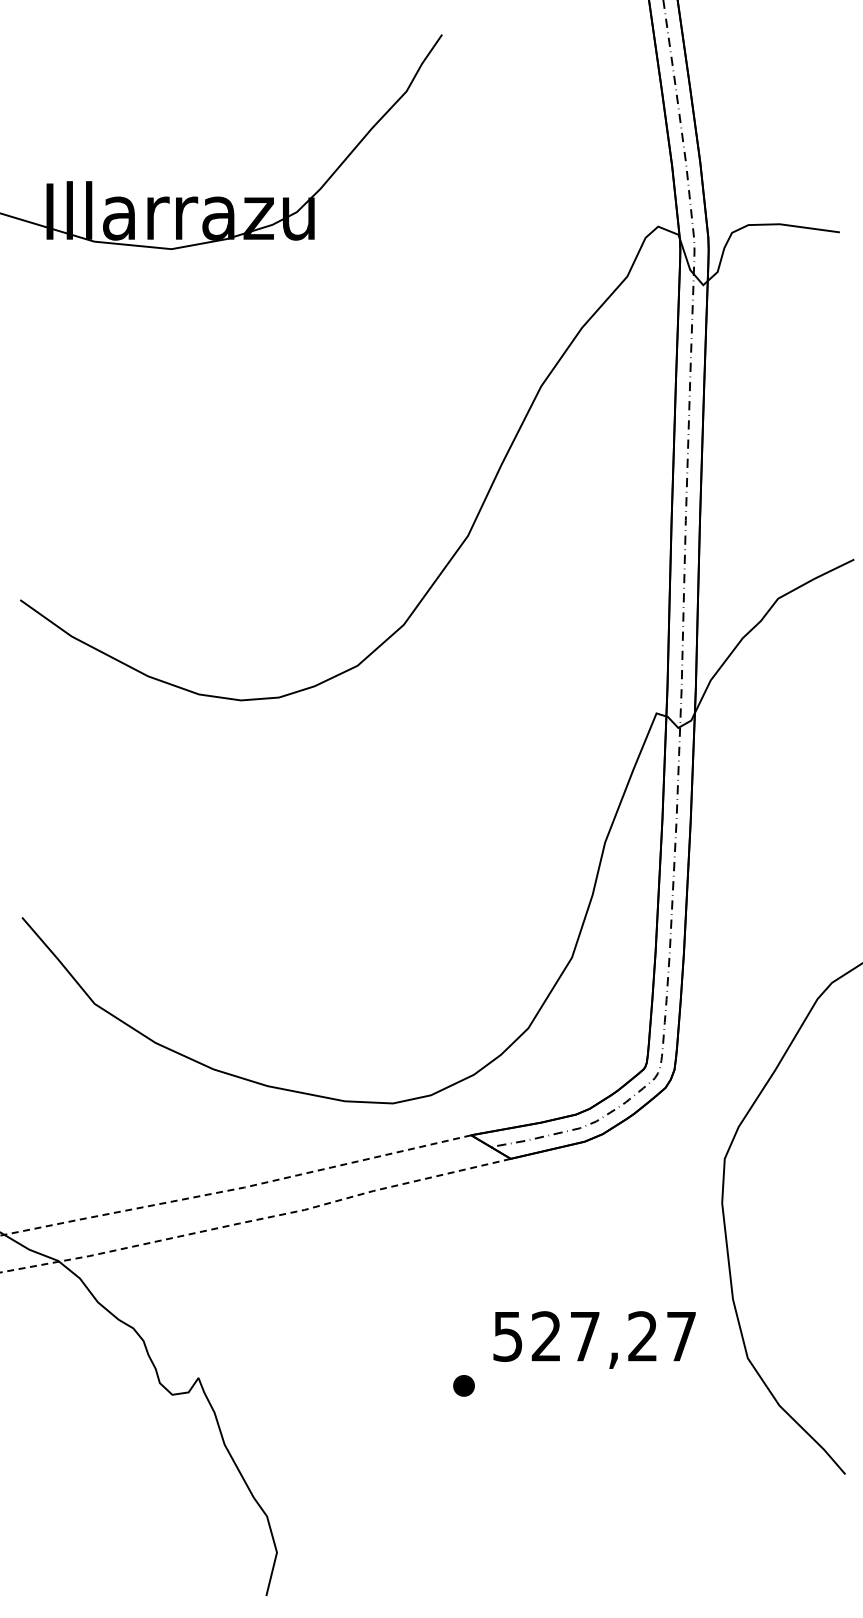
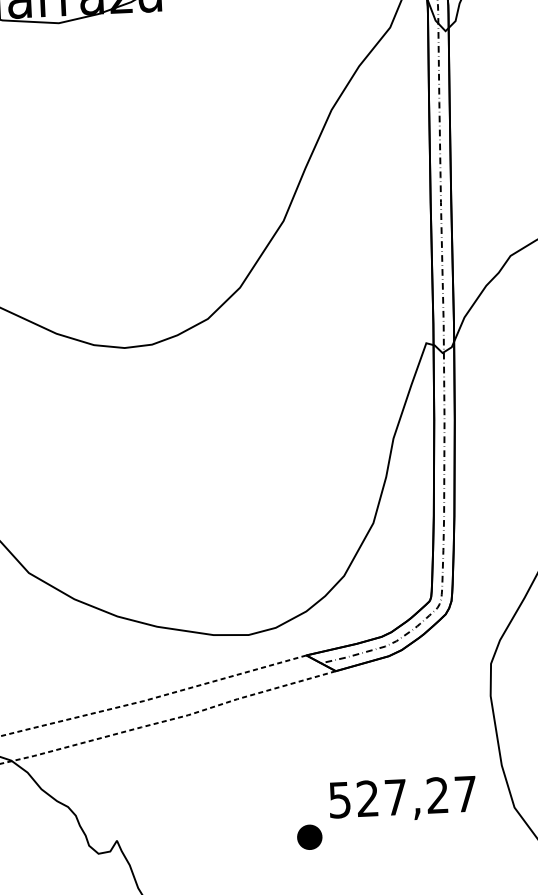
part: (463, 1385) -> (309, 837), size x1.6

